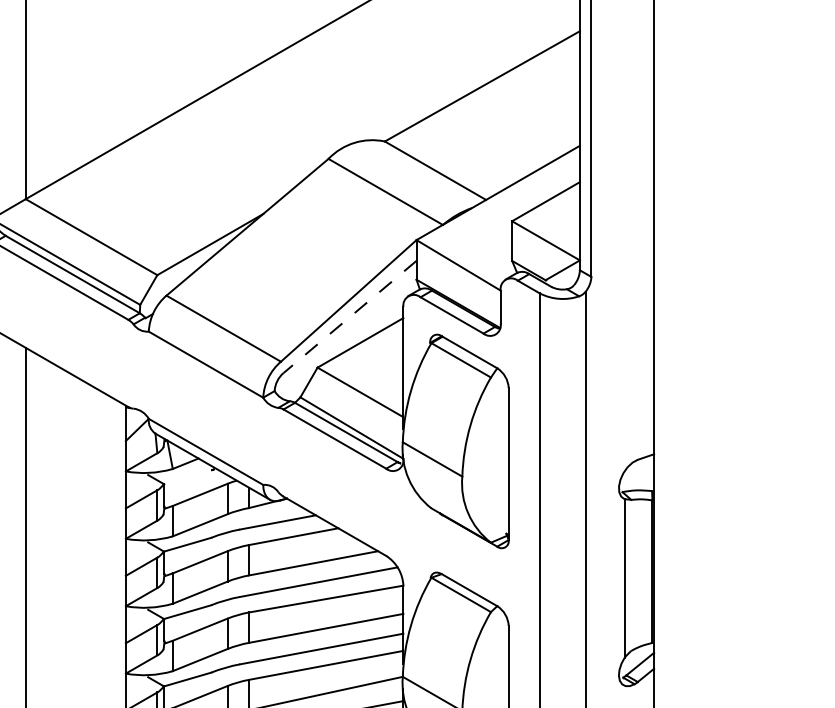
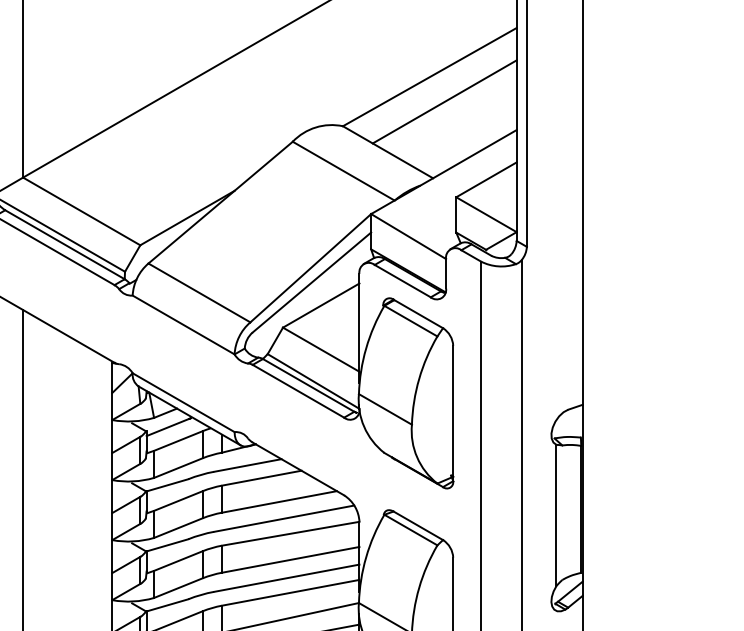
line: (498, 113) -> (444, 101), added
line: (349, 317) -> (311, 282), dashed -> solid
line: (187, 479) -> (167, 427), added

